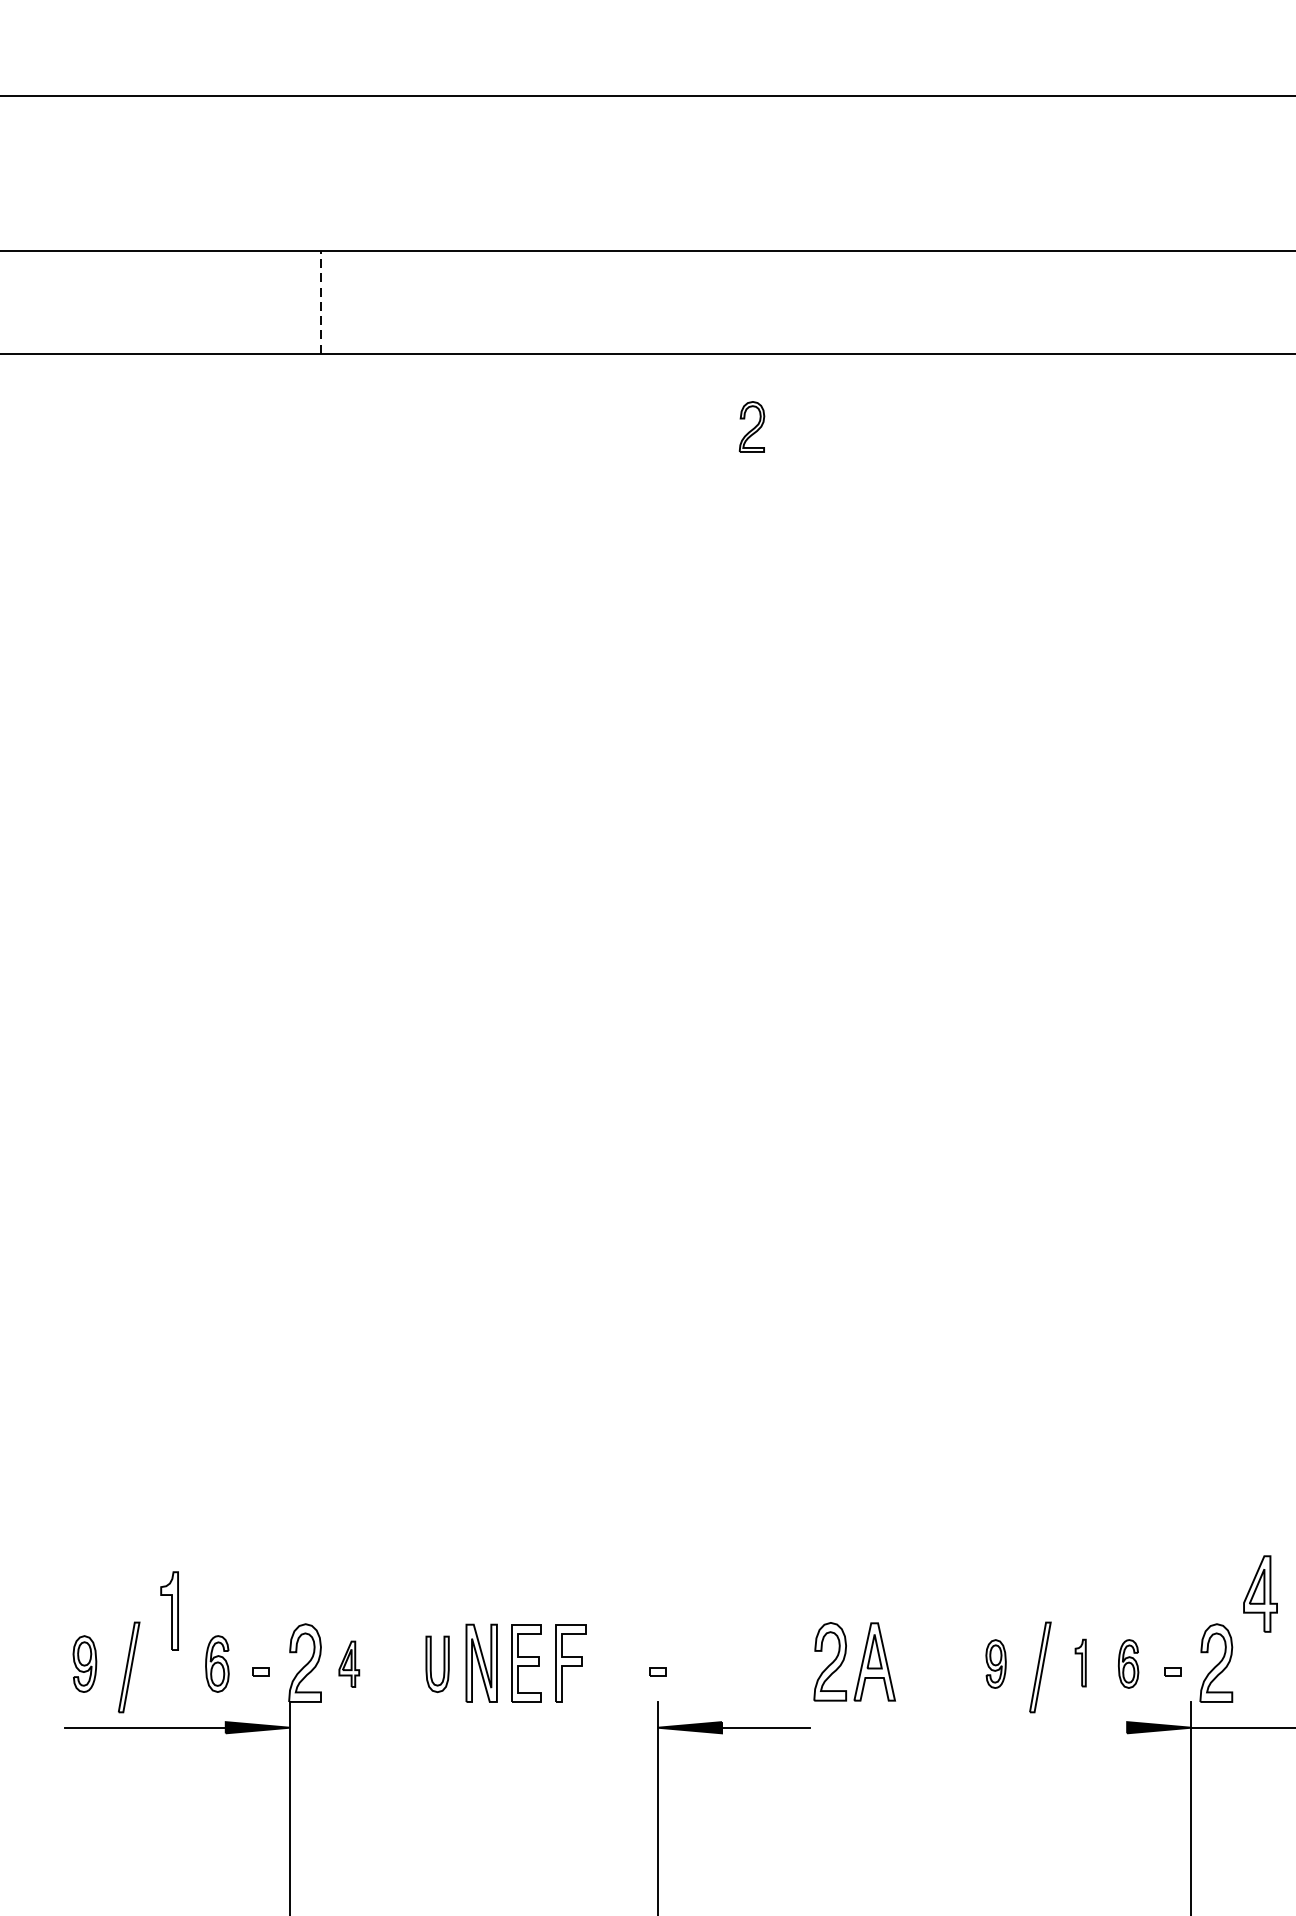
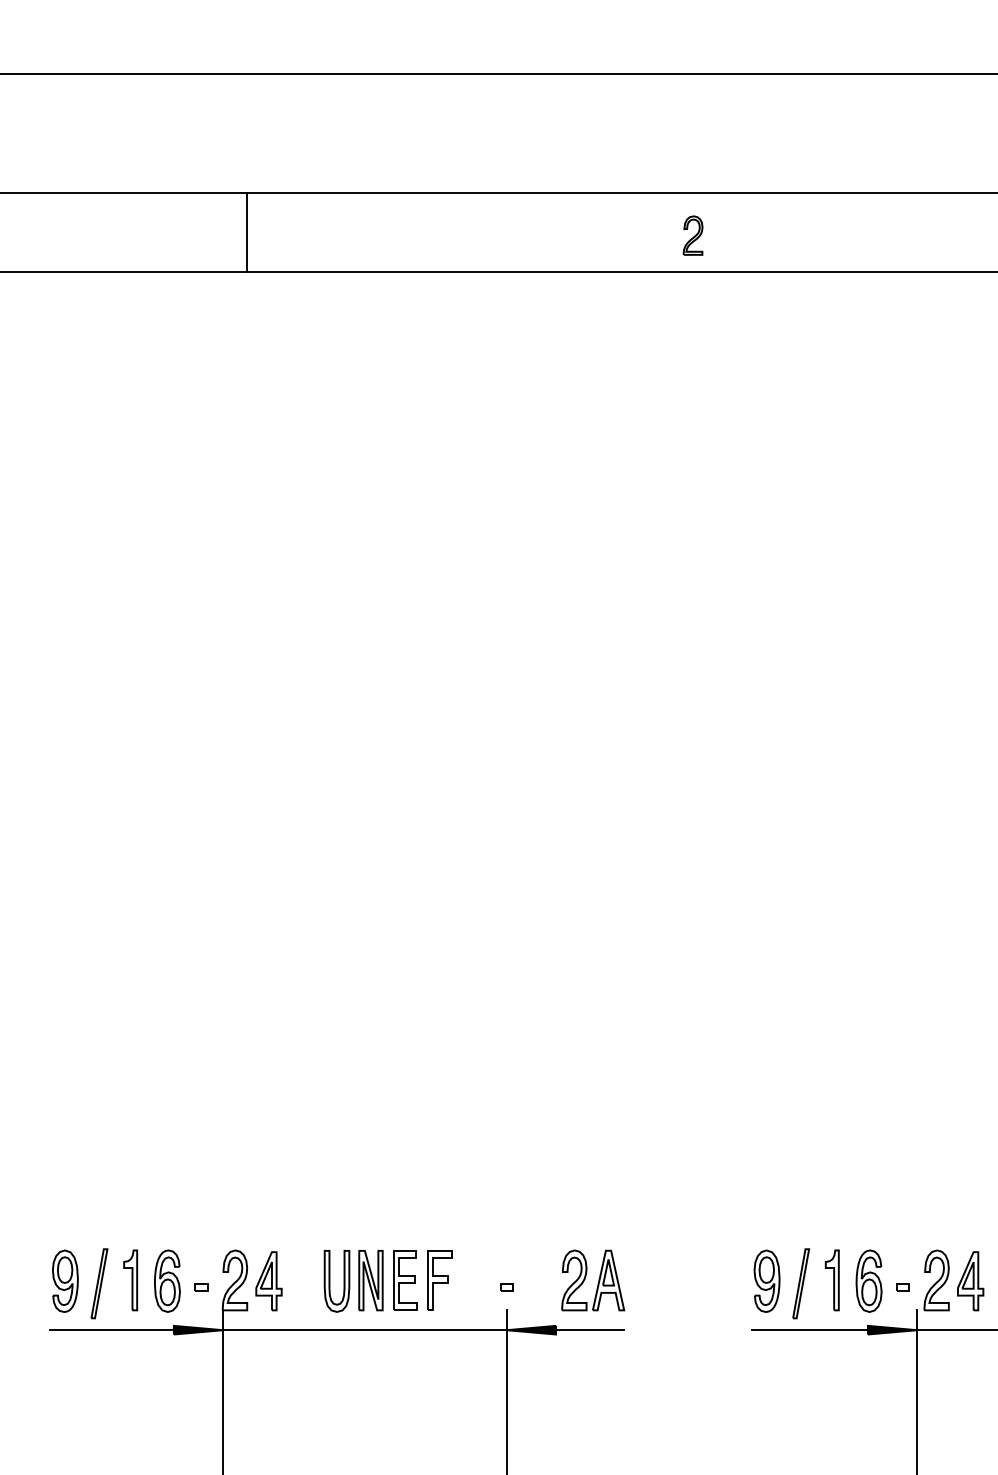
line: (321, 302) -> (247, 232), dashed -> solid
part: (751, 426) -> (692, 235), moved
part: (1260, 1594) -> (970, 1281), moved
part: (169, 1611) -> (130, 1280), moved
part: (855, 1661) -> (593, 1280), moved
part: (85, 1663) -> (65, 1280), size x1.43
part: (217, 1663) -> (167, 1280), size x1.43
part: (995, 1663) -> (766, 1280), size x1.67
part: (1079, 1663) -> (831, 1280), size x1.67
part: (1127, 1663) -> (868, 1280), size x1.67
part: (348, 1664) -> (268, 1281), size x1.67
part: (436, 1664) -> (336, 1281), size x1.43
line: (473, 1728) -> (364, 1330), added
line: (1051, 1728) -> (809, 1330), added

